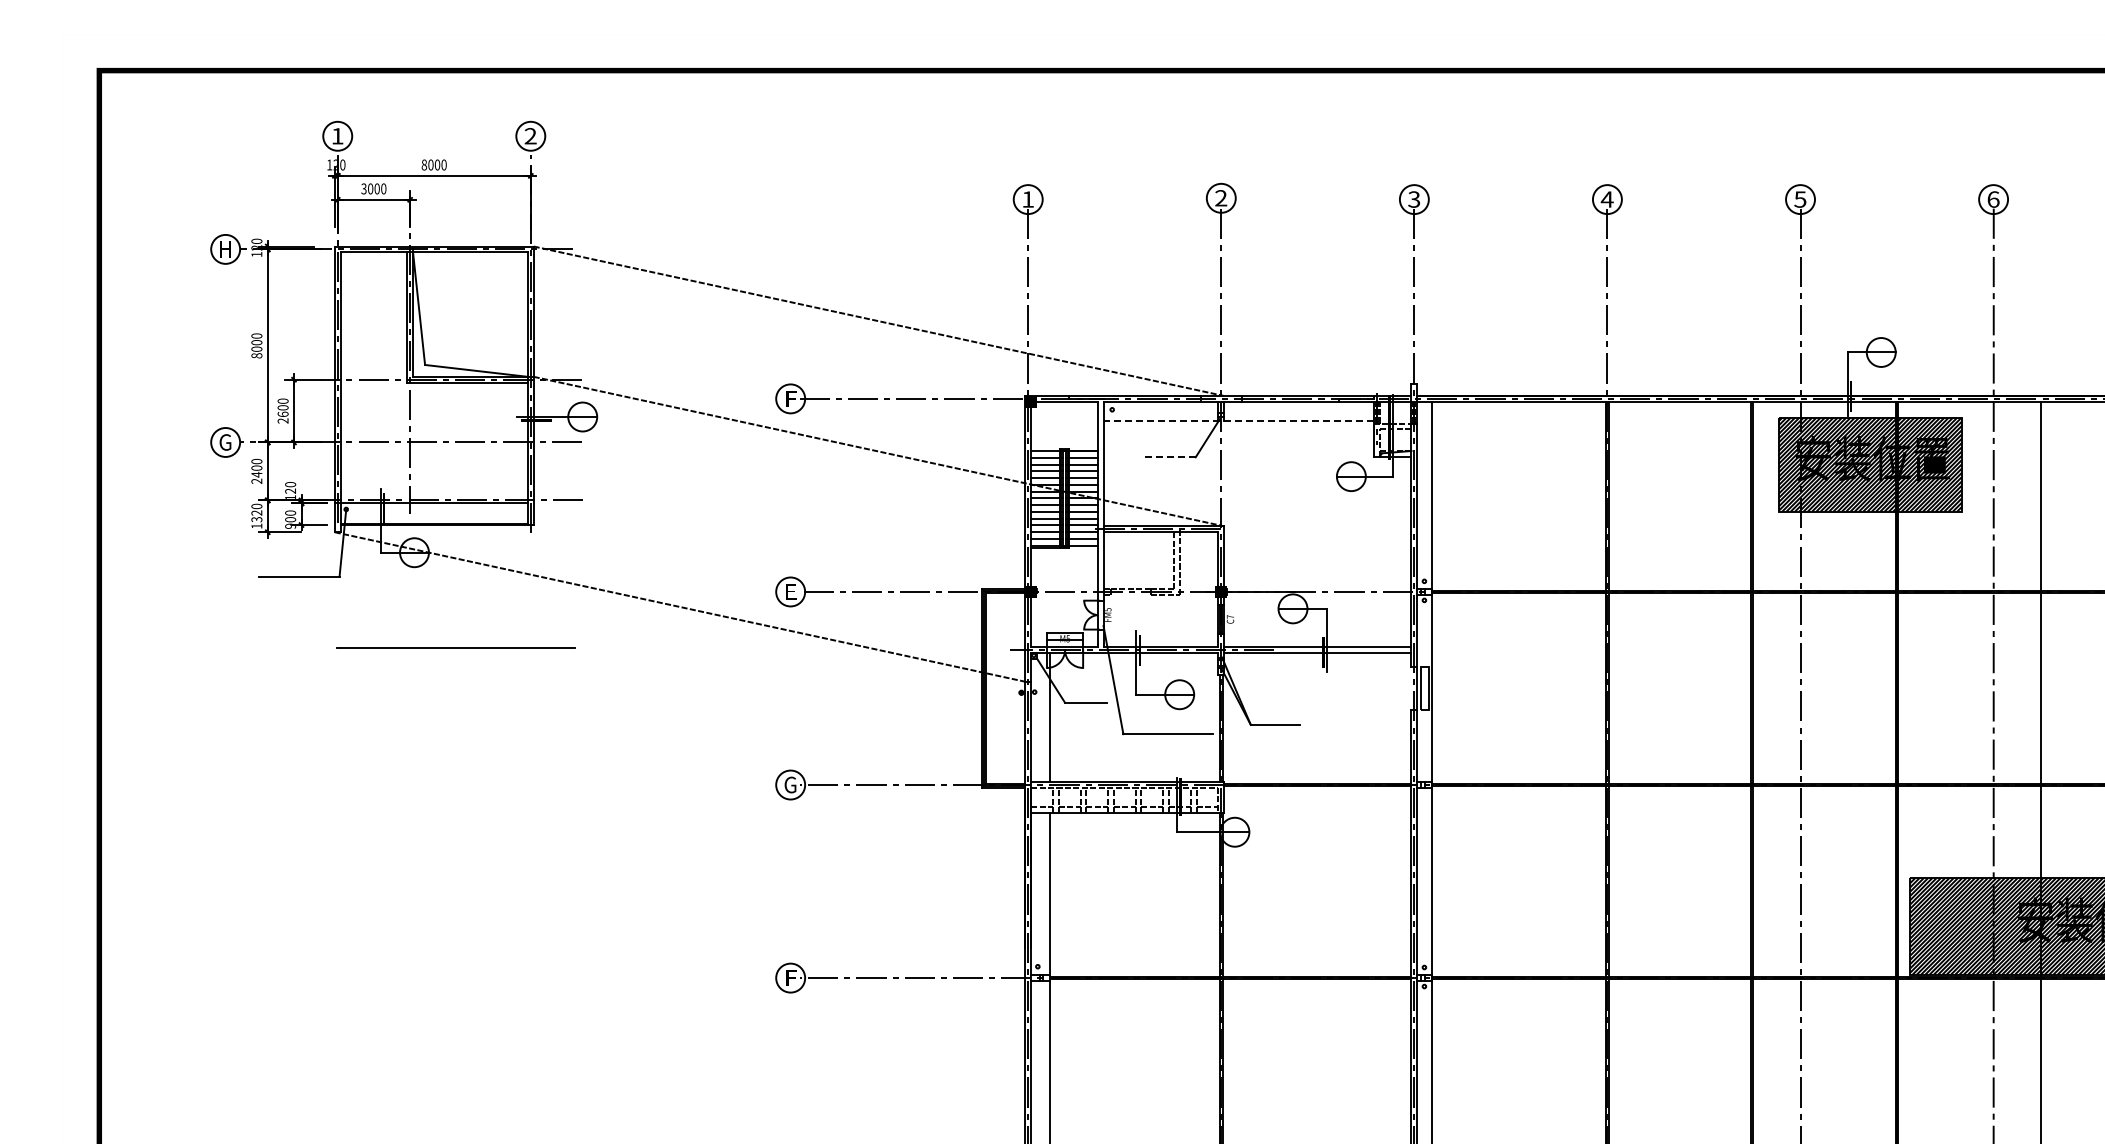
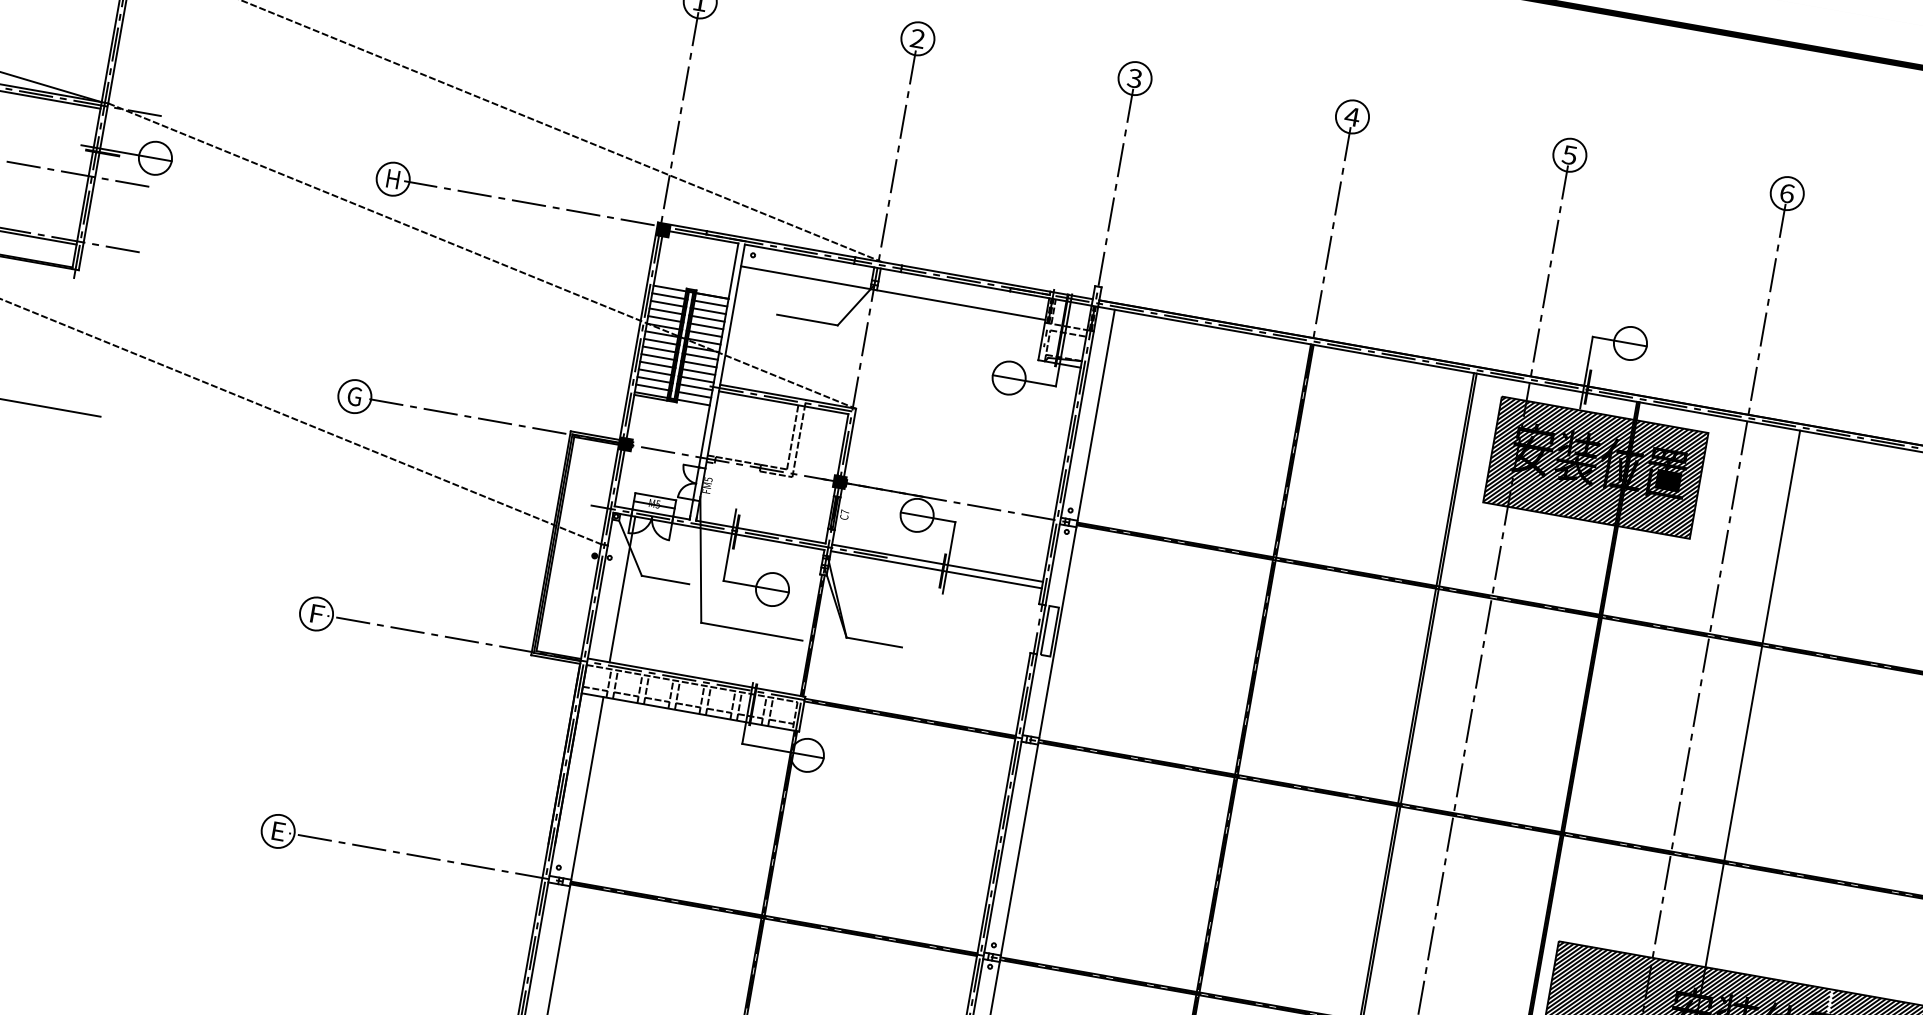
text: (790, 398) -> (393, 178), F -> H
line: (1238, 421) -> (892, 293), dashed -> solid
line: (1168, 457) -> (807, 320), dashed -> solid
text: (790, 591) -> (354, 396), E -> G
text: (790, 784) -> (316, 613), G -> F
text: (792, 977) -> (280, 831), F -> E

